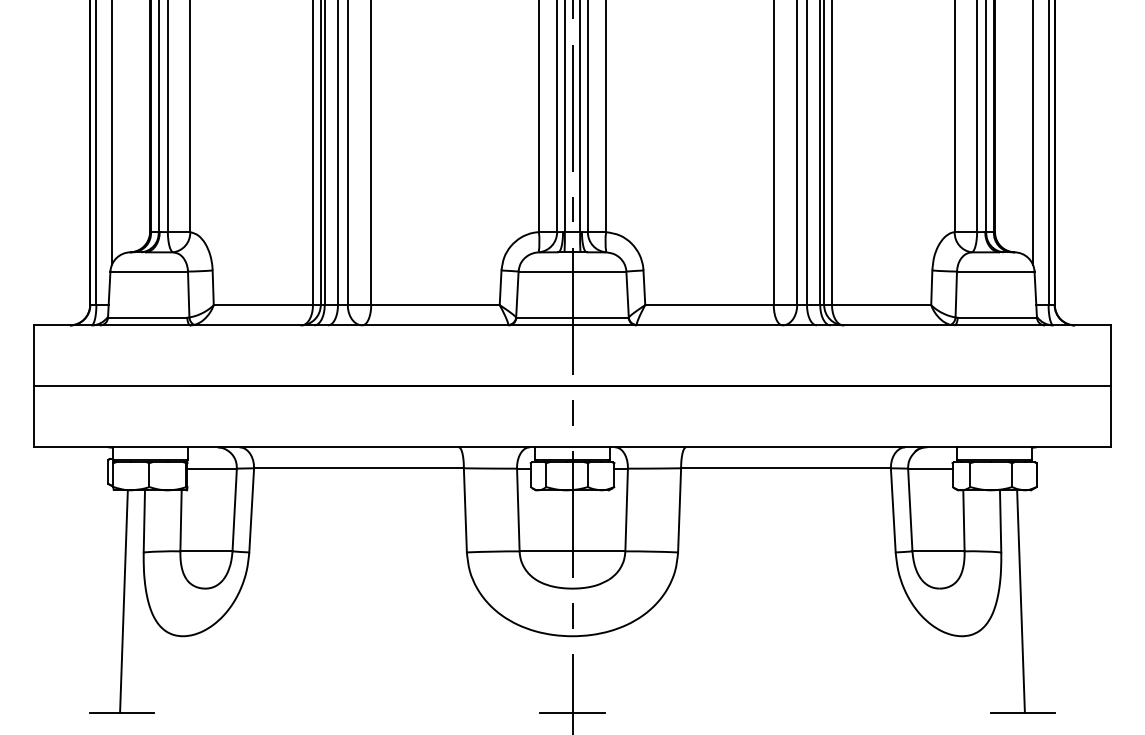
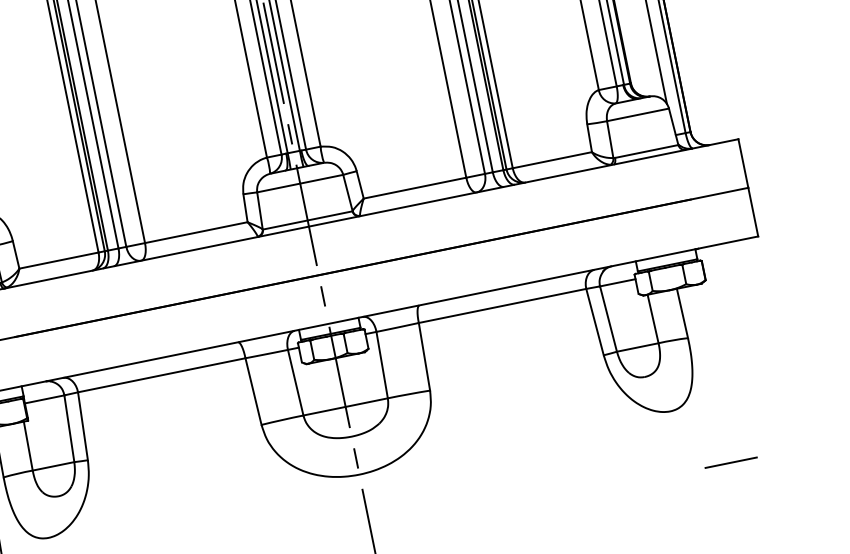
line: (1020, 601) -> (711, 374), removed
line: (572, 712) -> (371, 535), removed

